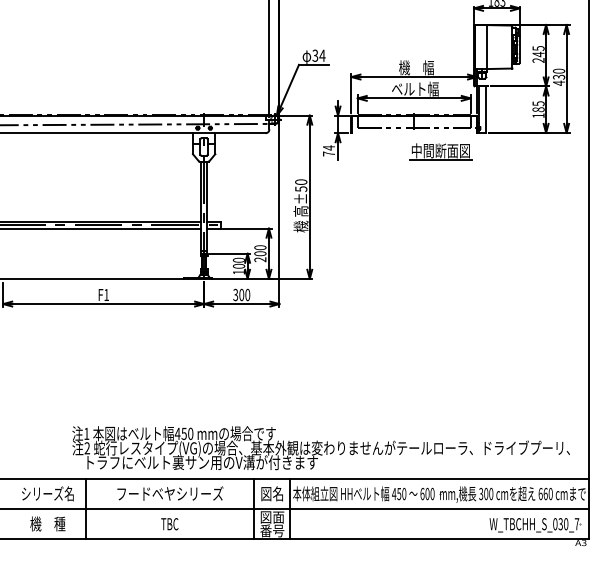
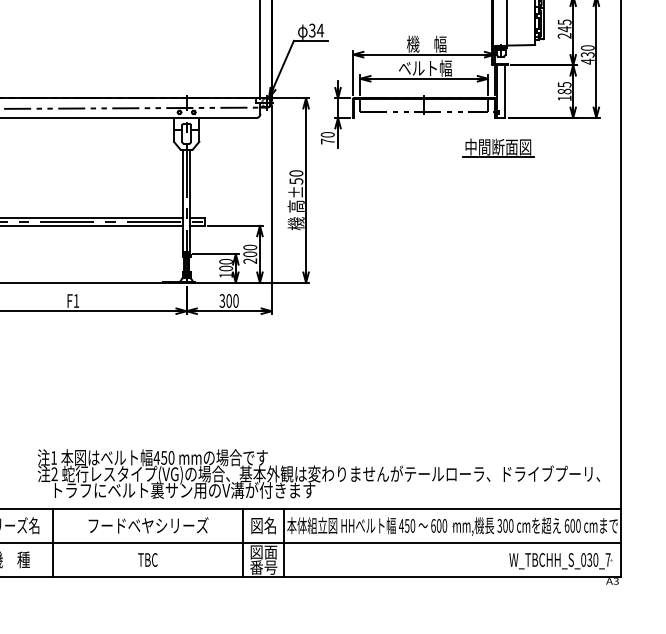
text: (328, 147) -> (327, 134), 74 -> 70
part: (440, 151) -> (497, 147), moved
text: (545, 493) -> (572, 525), 660 -> 600

